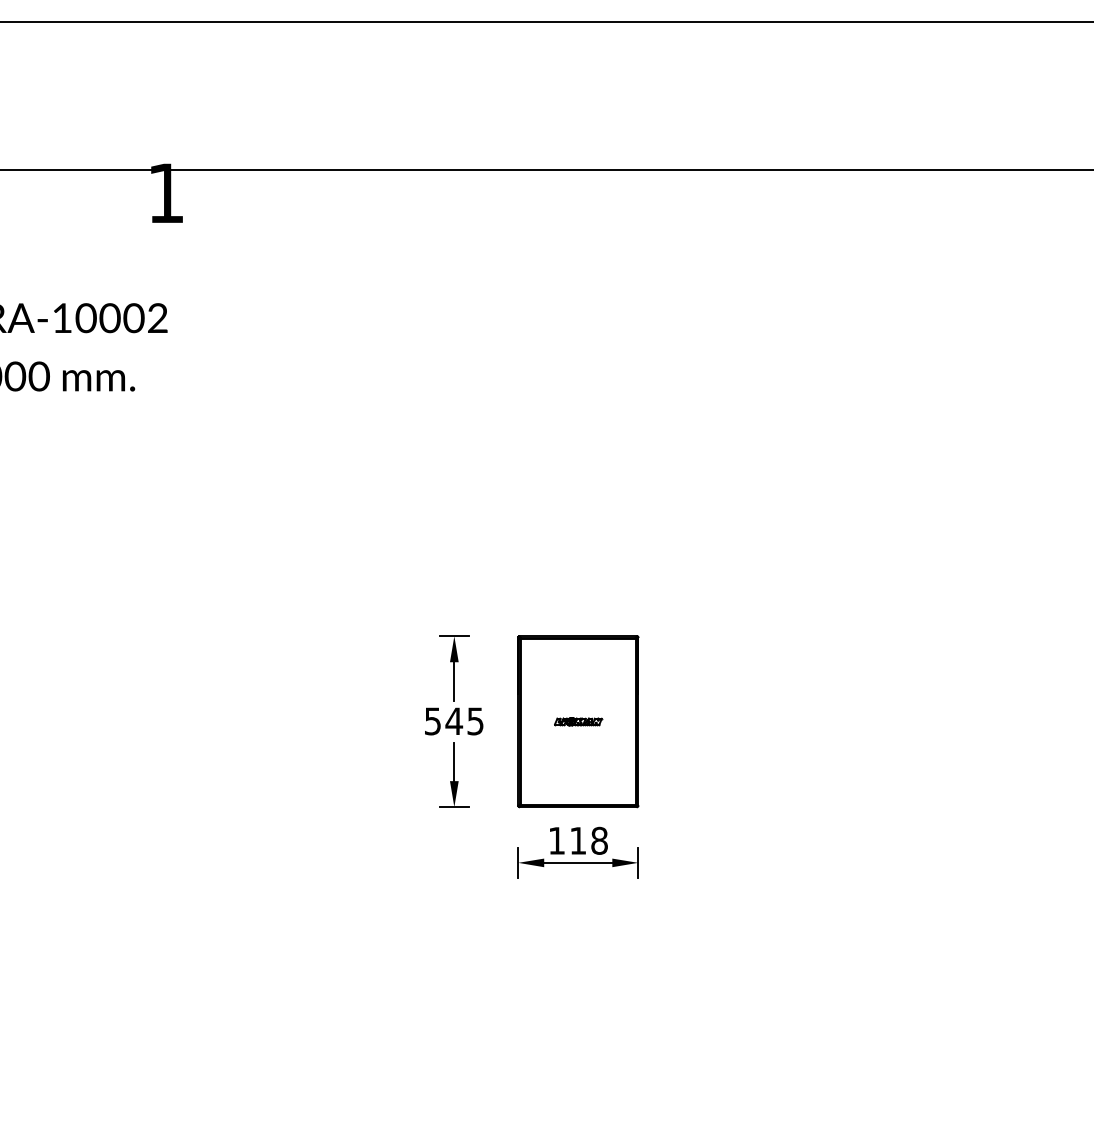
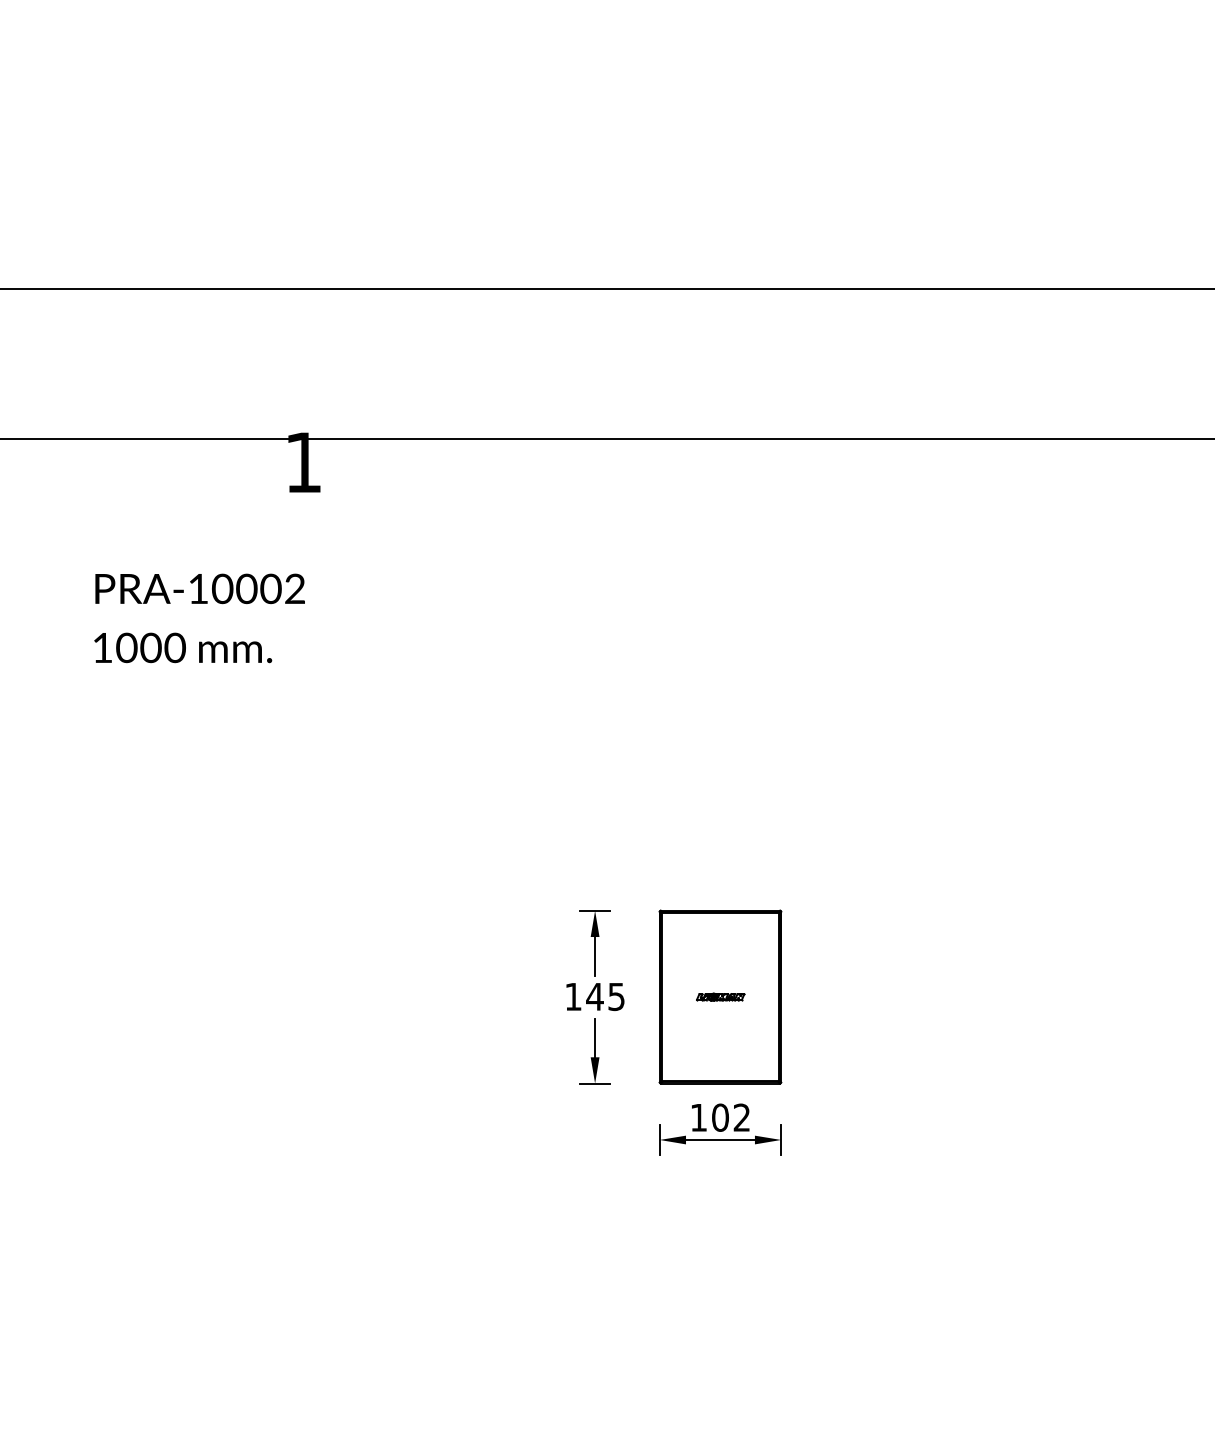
text: (432, 722) -> (573, 997), 545 -> 145
text: (589, 840) -> (731, 1117), 118 -> 102

